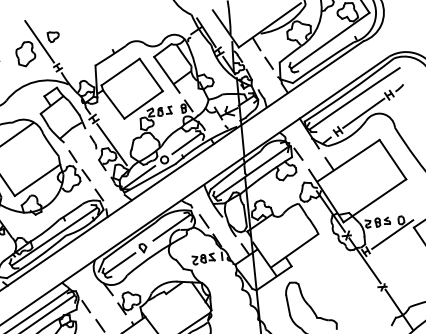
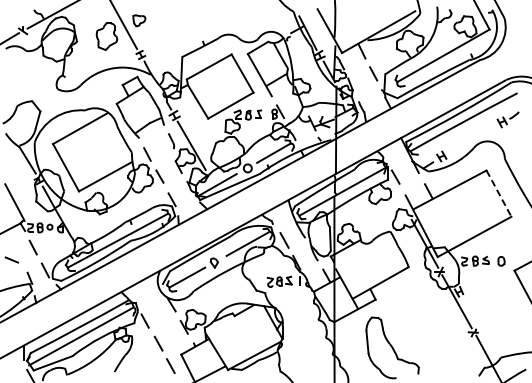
line: (363, 113) -> (471, 139), removed
line: (393, 160) -> (499, 194), solid -> dashed
line: (392, 234) -> (490, 275), removed

